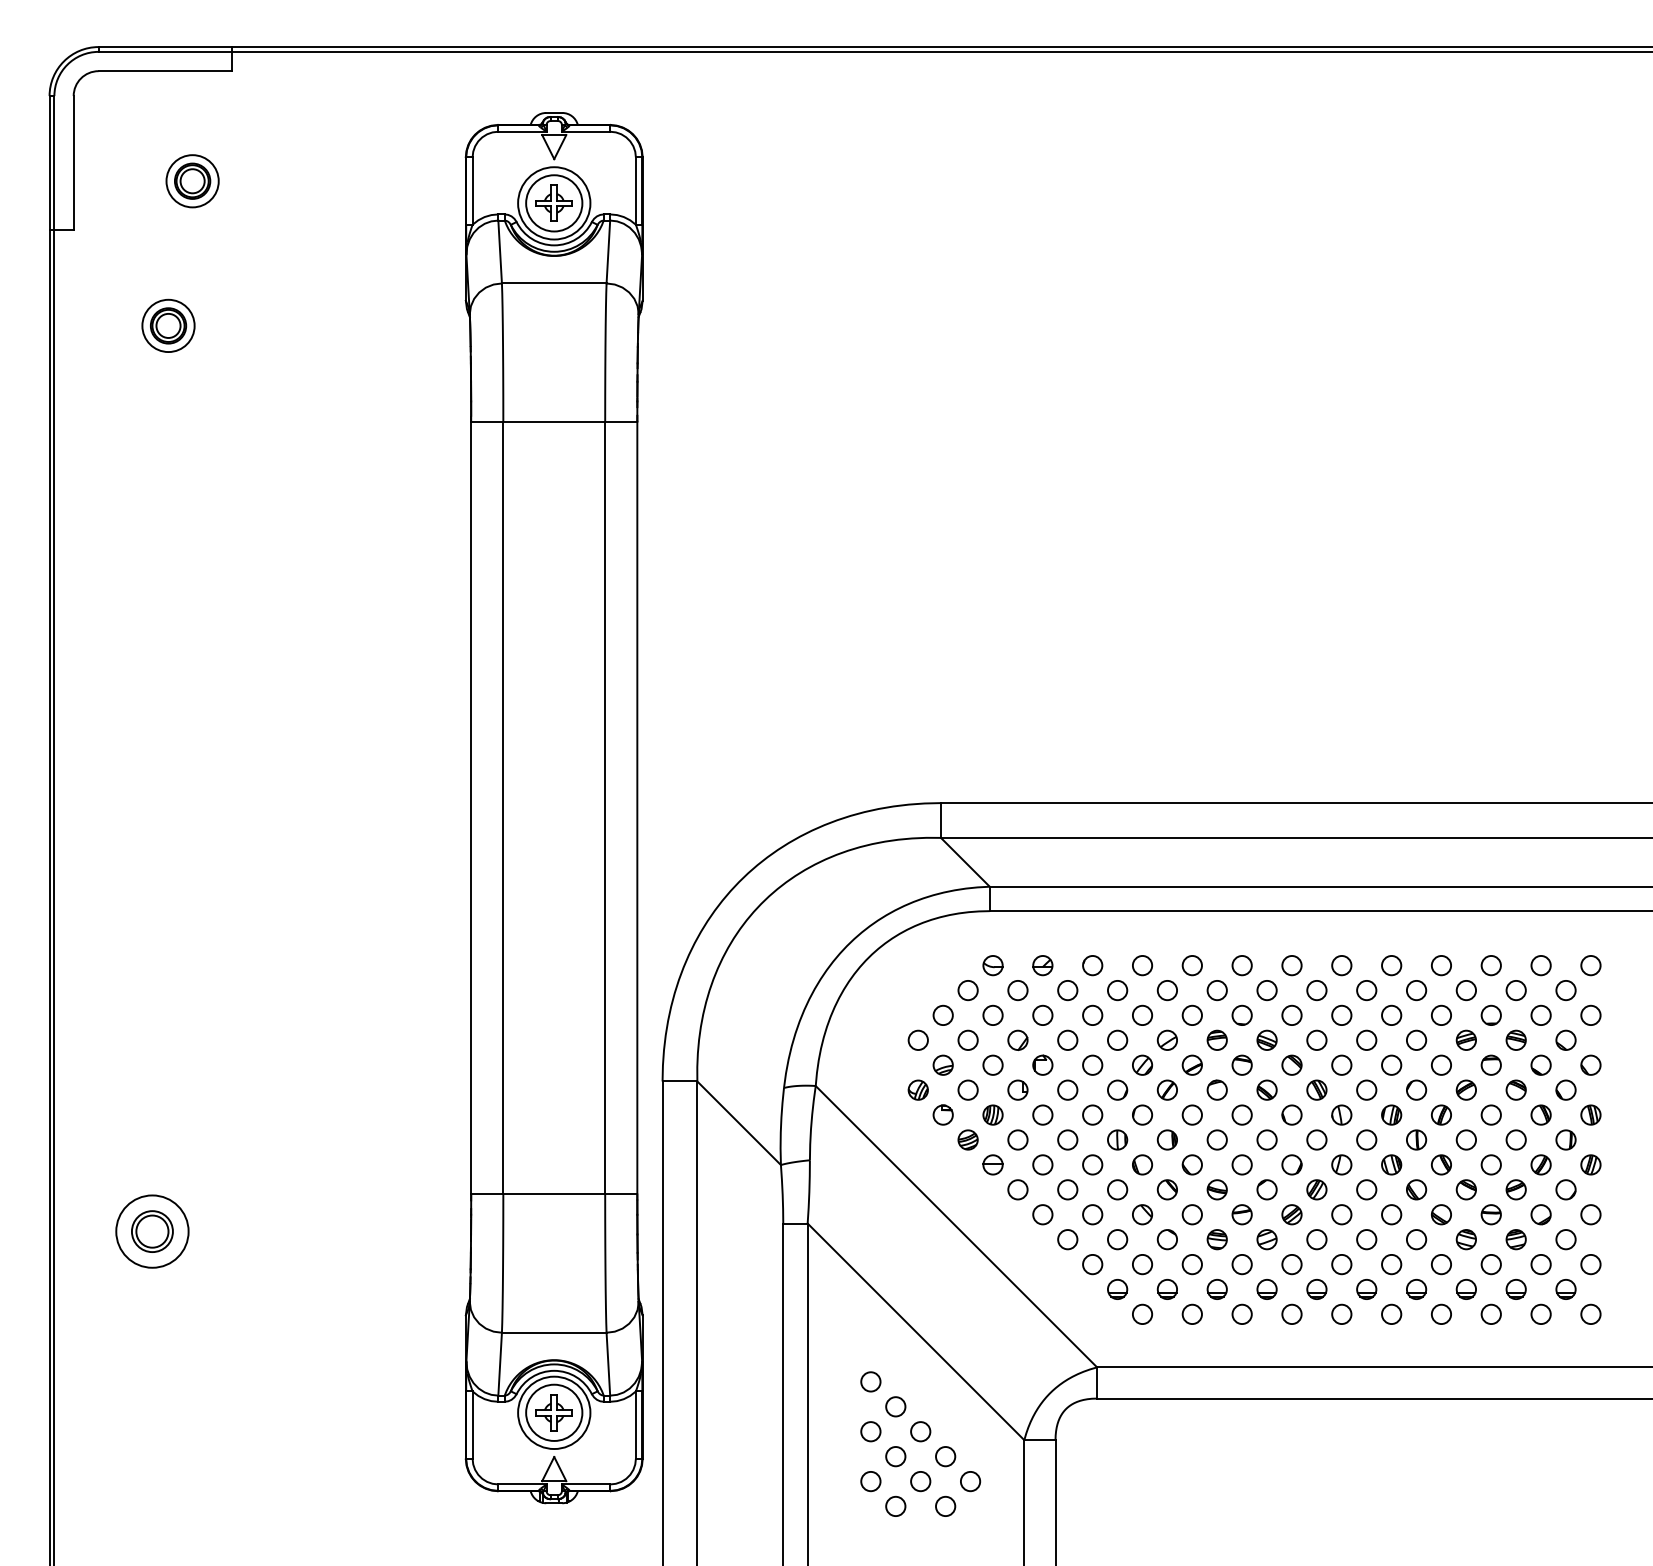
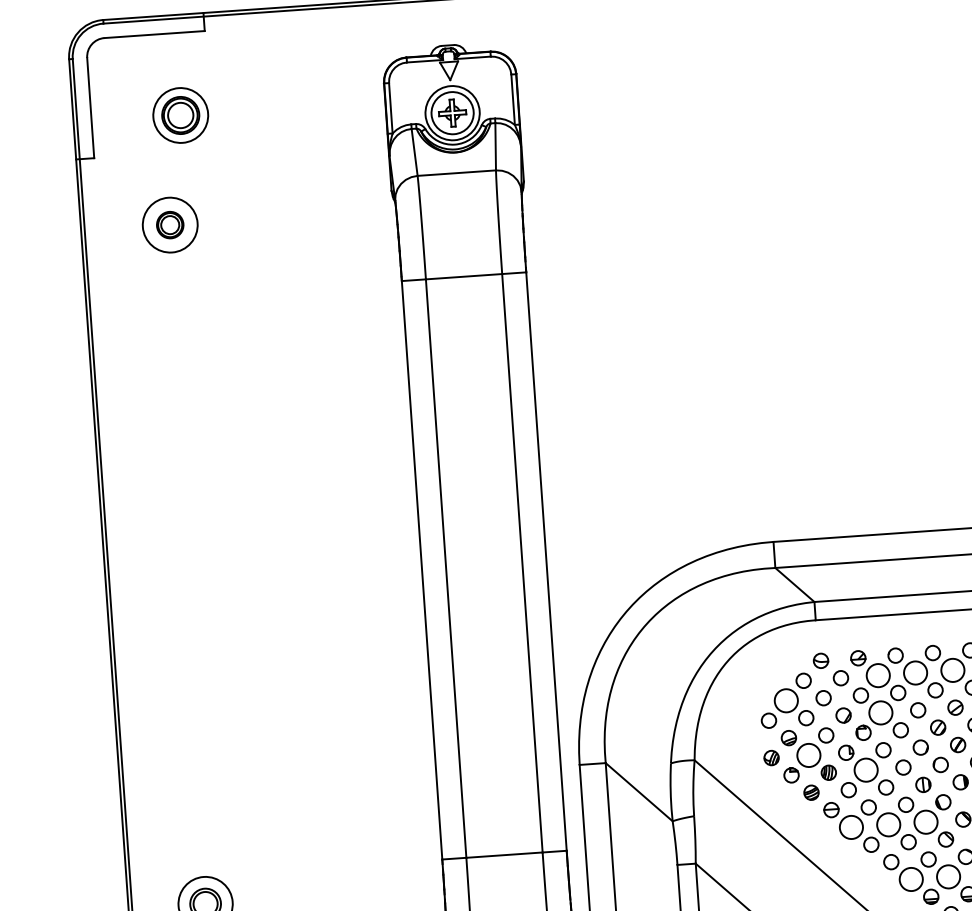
part: (192, 181) -> (180, 115), size x1.4
circle: (168, 325) -> (170, 224), size x1.4
circle: (1067, 990) -> (878, 675), size x1.6
circle: (1117, 990) -> (915, 672), size x1.6
circle: (1167, 990) -> (952, 670), size x1.6
circle: (942, 1015) -> (785, 700), size x1.6
circle: (1067, 1040) -> (880, 713), size x1.6
circle: (967, 1089) -> (808, 754), size x1.6
circle: (1042, 1114) -> (865, 769), size x1.6
circle: (1017, 1189) -> (851, 827), size x1.6
circle: (1067, 1189) -> (888, 824), size x1.6
circle: (1117, 1189) -> (925, 821), size x1.6
circle: (1092, 1264) -> (911, 879), size x1.6
circle: (1142, 1264) -> (948, 876), size x1.6

